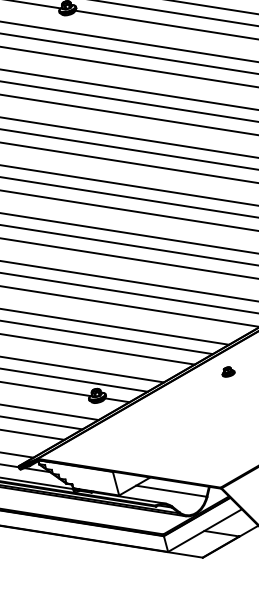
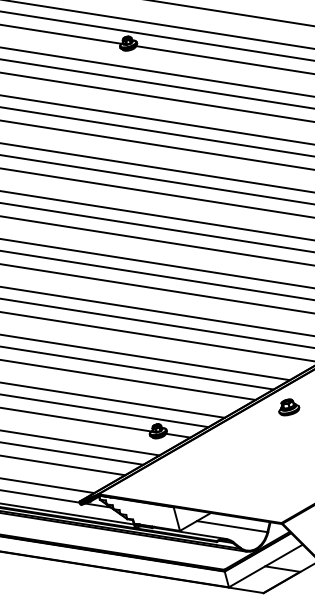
part: (228, 372) -> (289, 407), size x1.67

